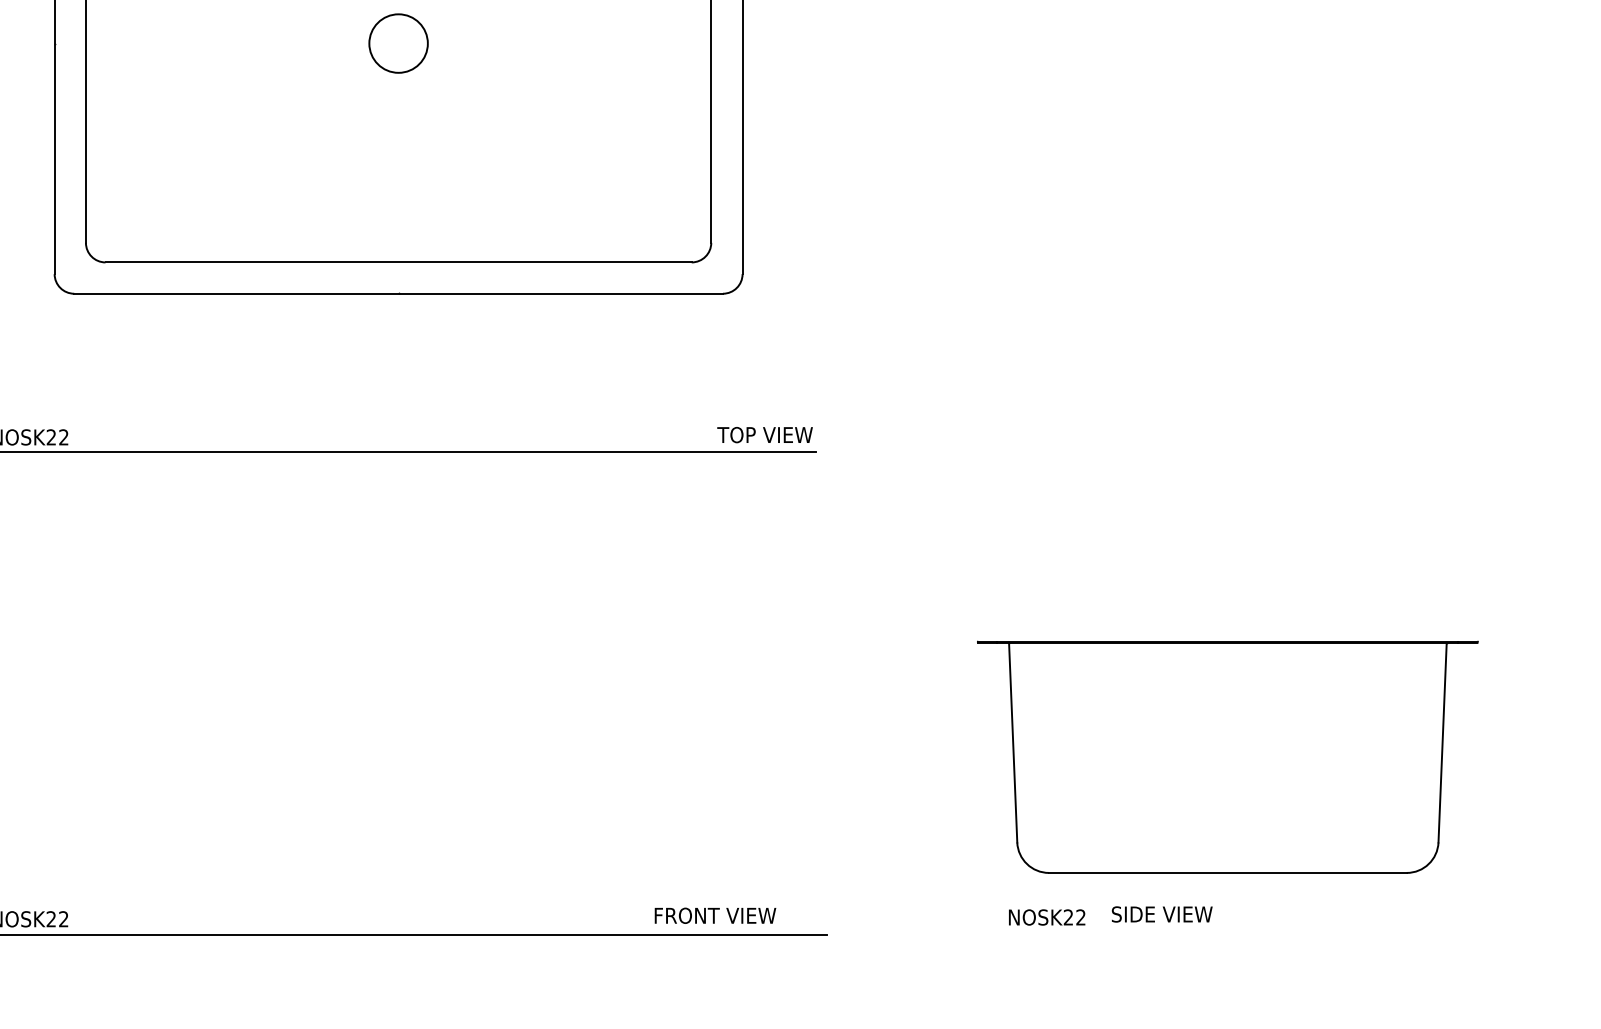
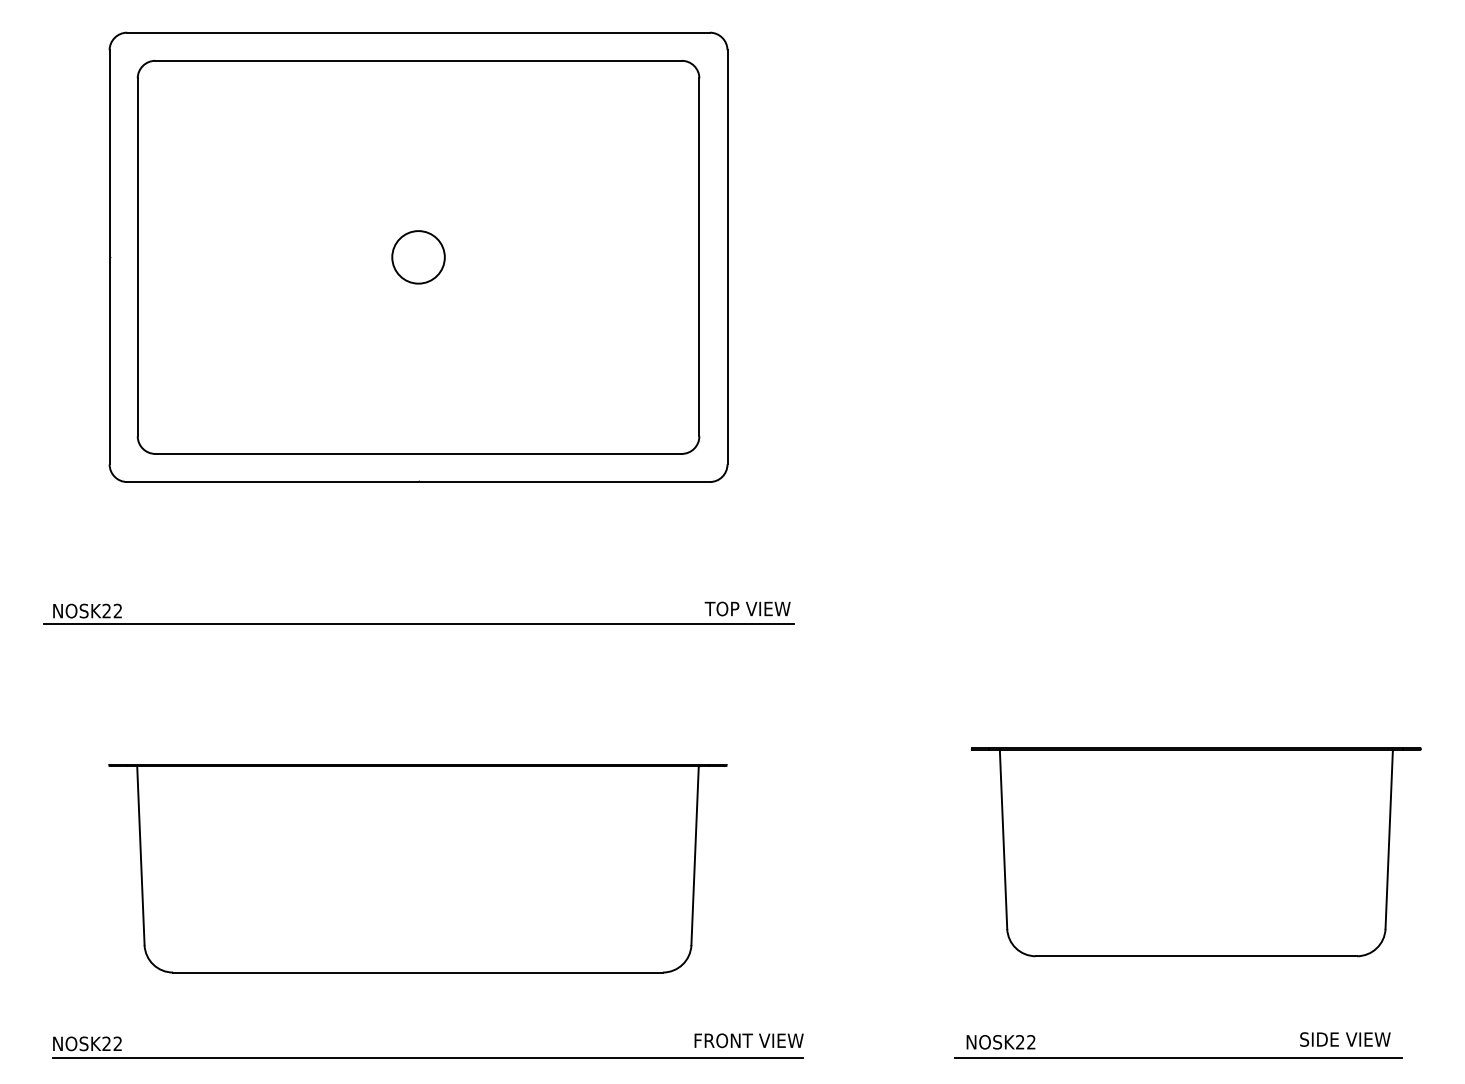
part: (397, 724) -> (417, 868), added
part: (1228, 757) -> (1196, 852), moved
text: (1162, 914) -> (1345, 1039), moved
text: (714, 915) -> (748, 1040), moved
line: (1243, 935) -> (1177, 1058), added

